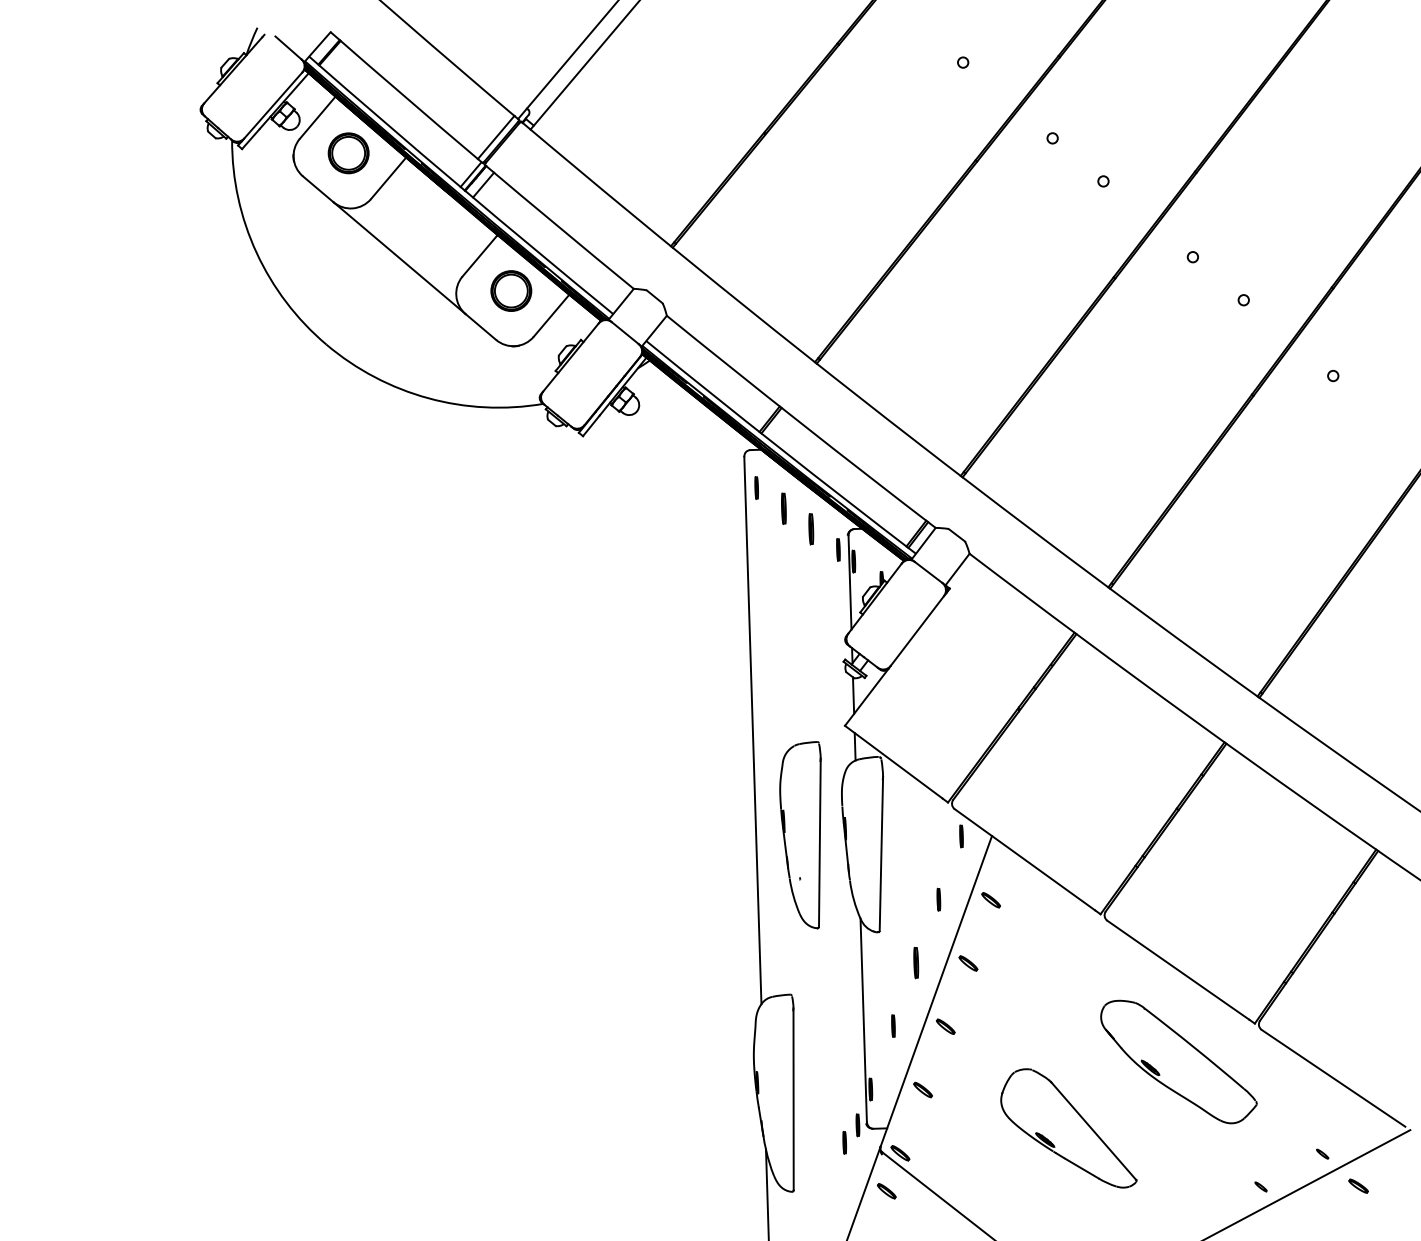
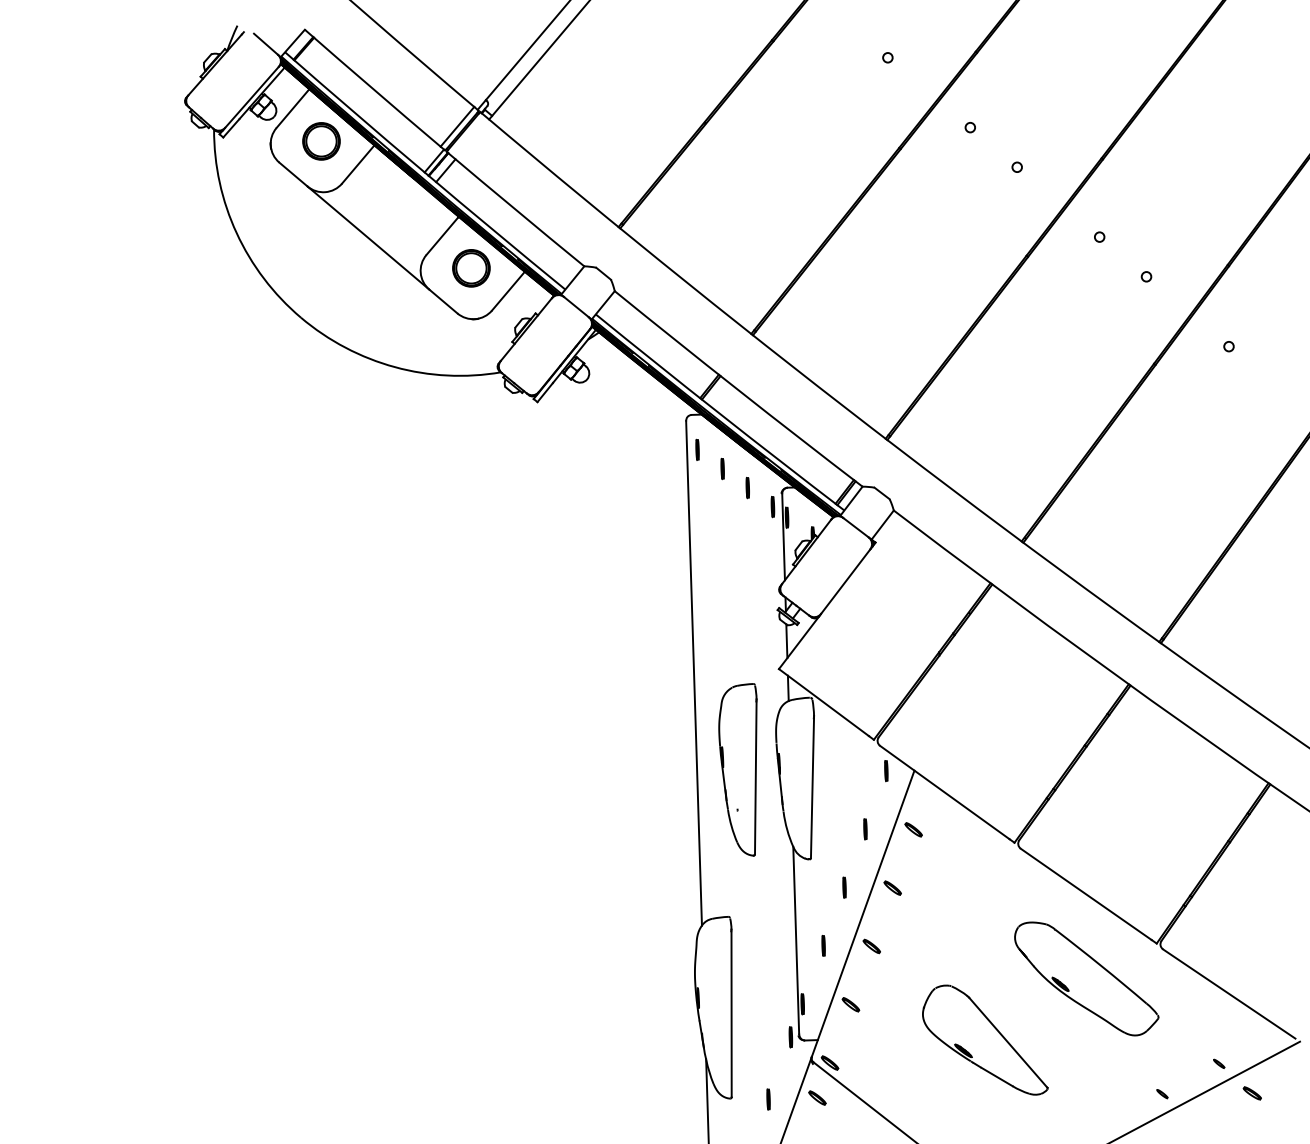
part: (783, 508) -> (722, 468), size x0.71
part: (810, 529) -> (747, 488), size x0.71
part: (915, 962) -> (843, 887), size x0.71
line: (844, 1142) -> (768, 1099), moved

